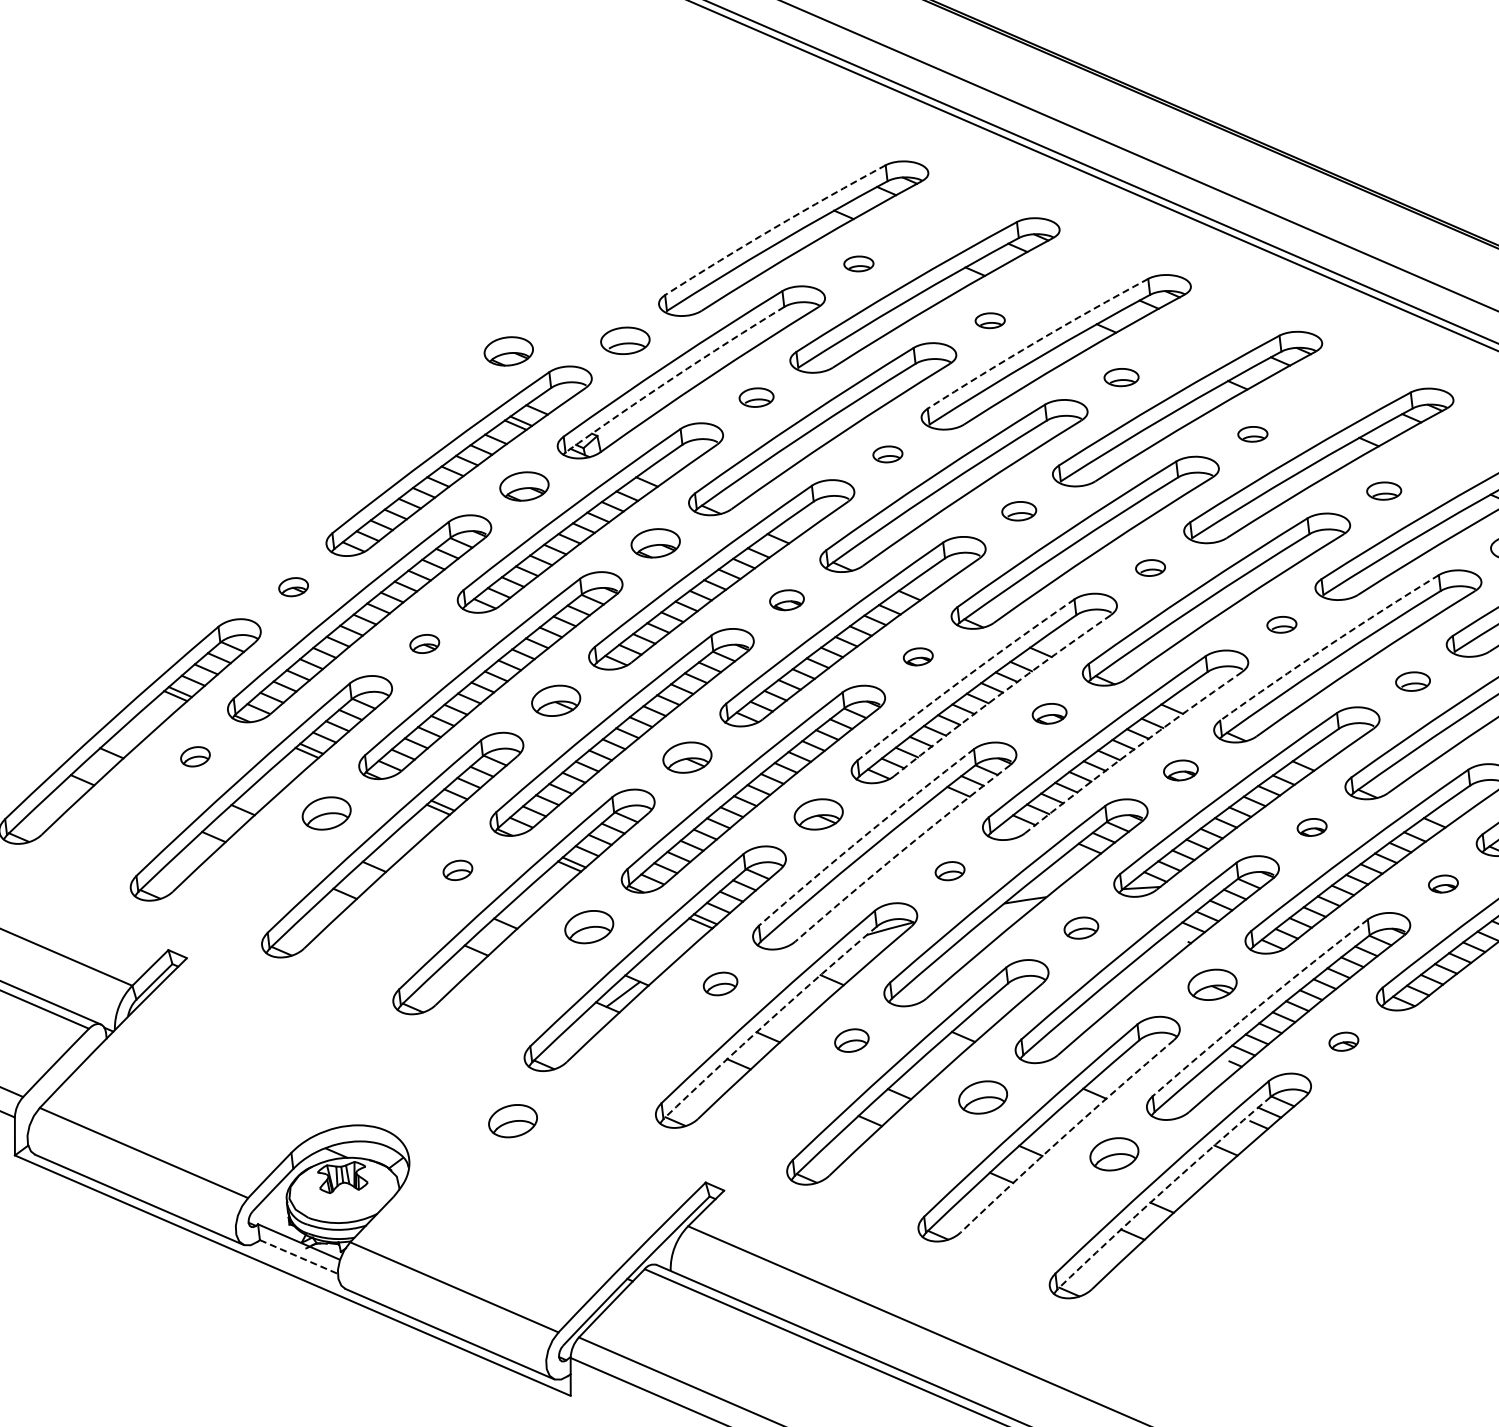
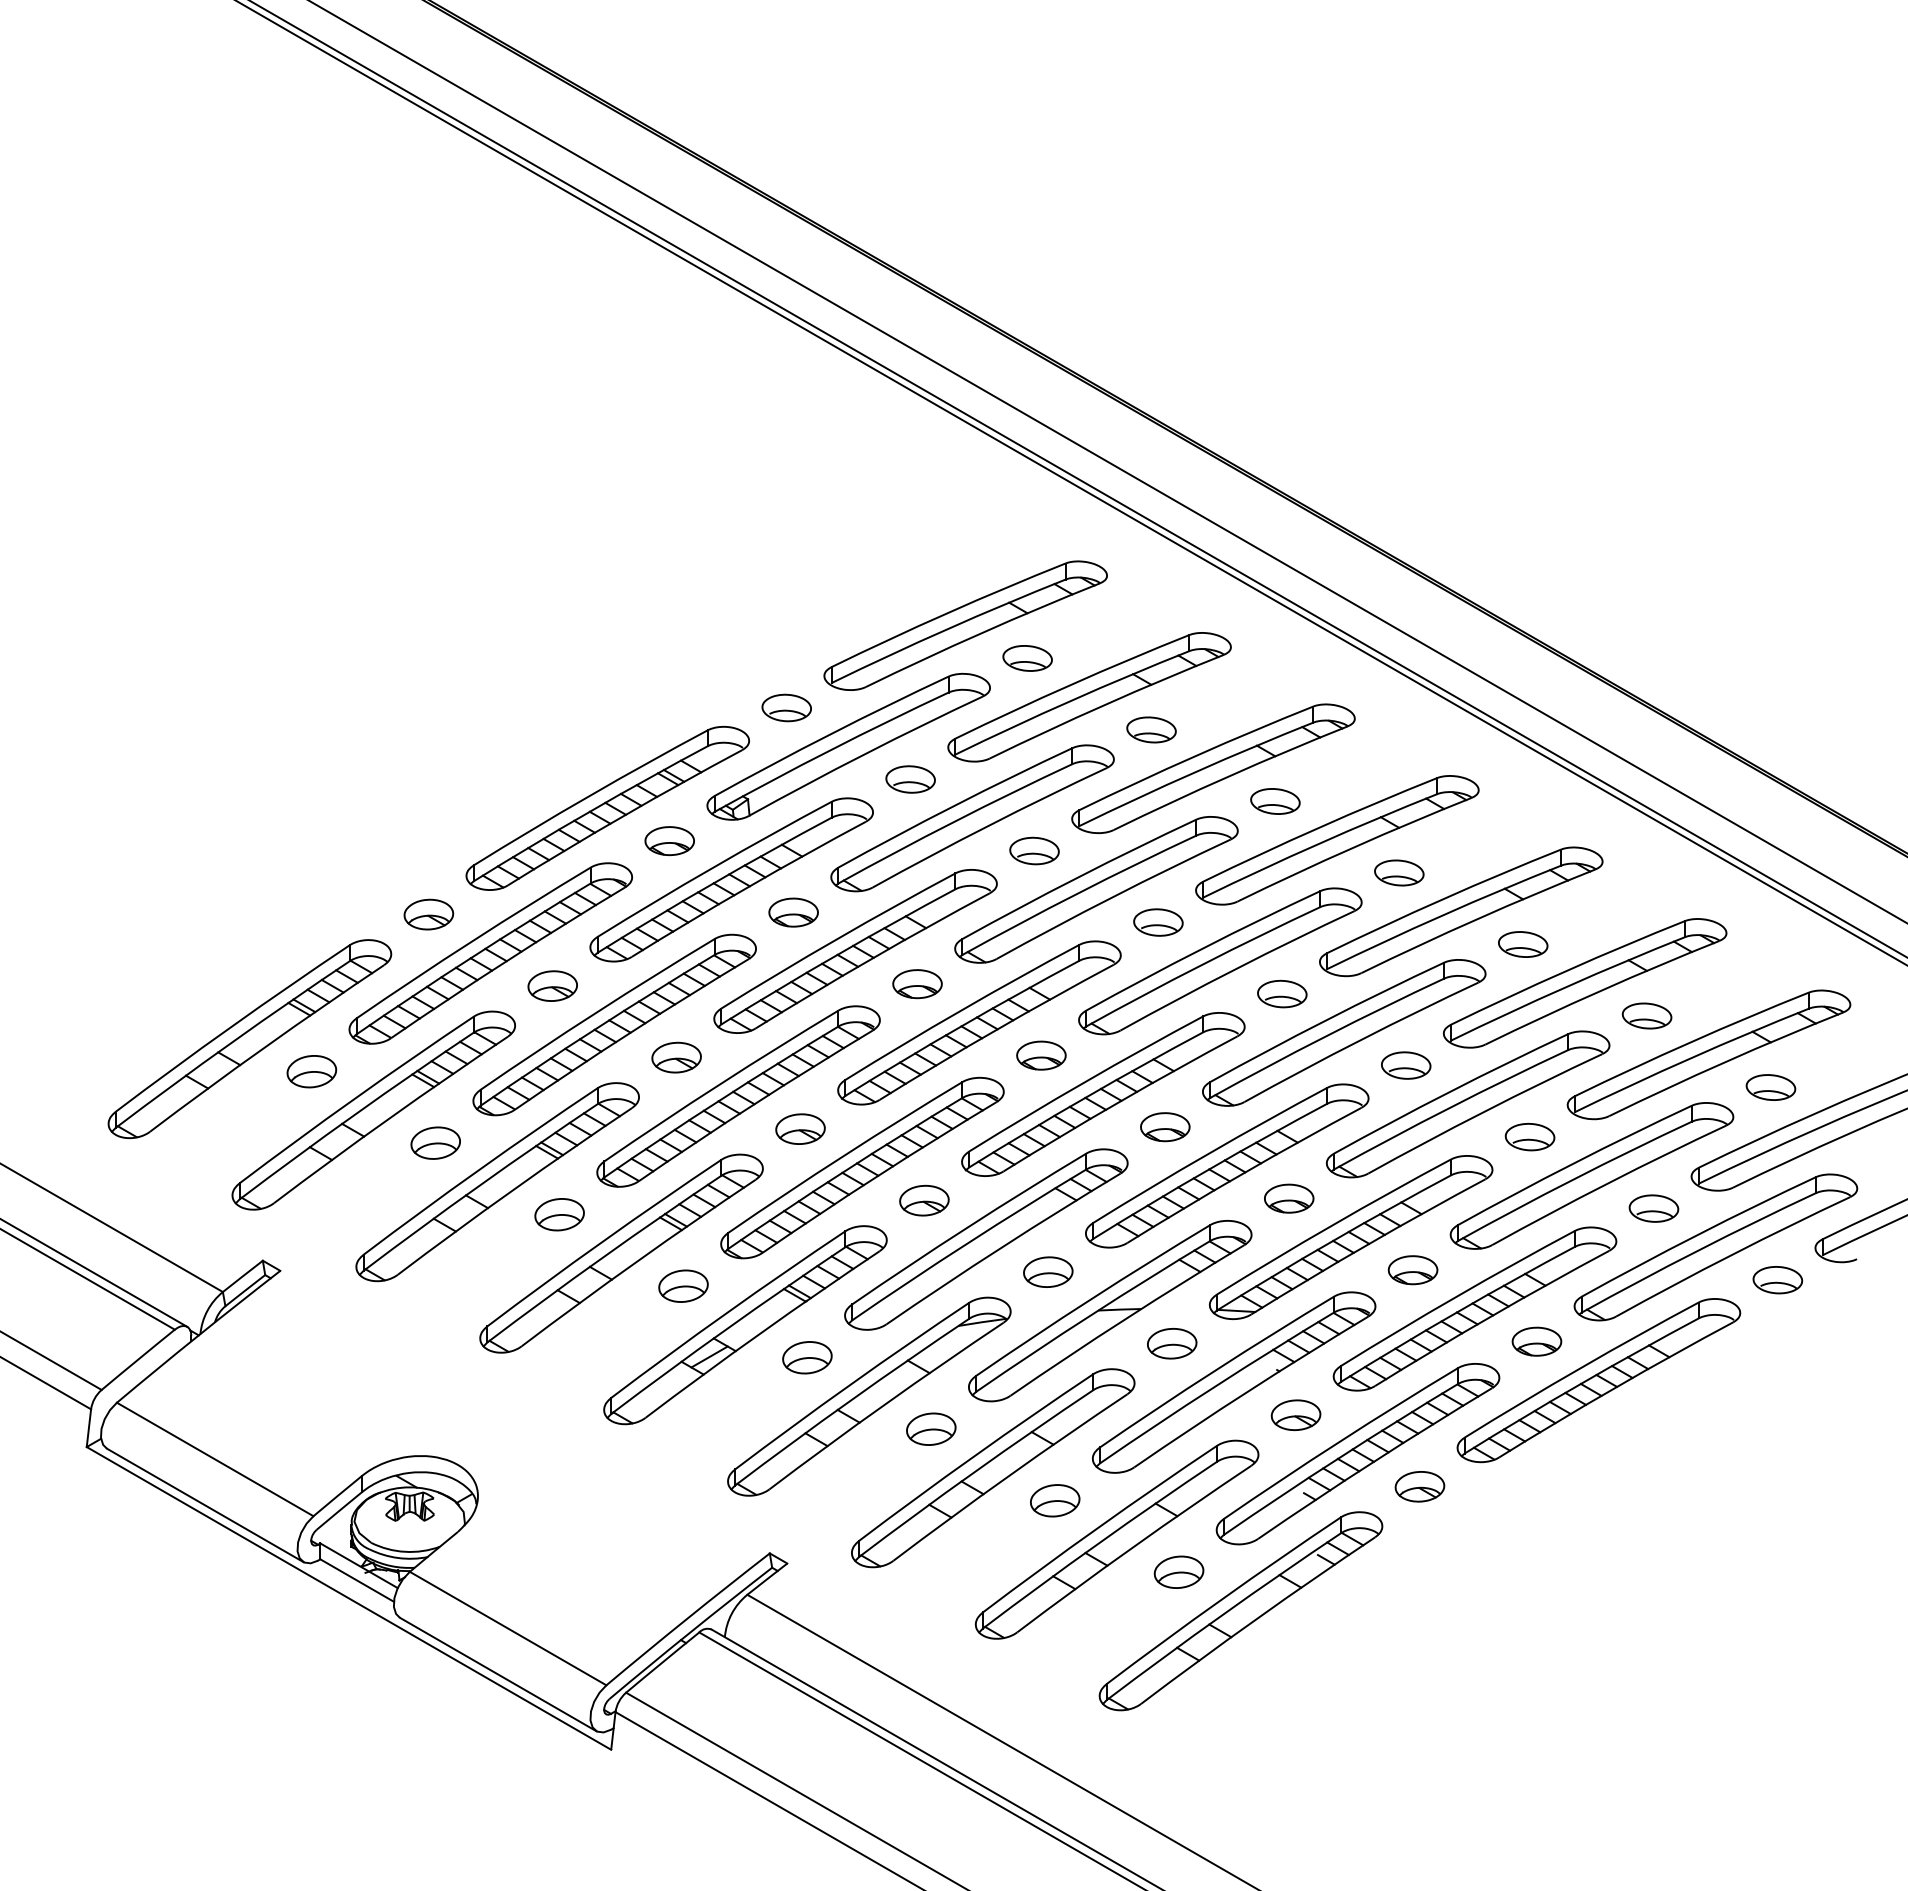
arc: (774, 228) -> (947, 613), dashed -> solid
part: (858, 263) -> (1027, 658), size x1.67
part: (990, 320) -> (1151, 729), size x1.67
arc: (1036, 342) -> (1195, 756), dashed -> solid
part: (508, 350) -> (669, 704), removed
part: (1121, 377) -> (1275, 801), size x1.43
arc: (673, 378) -> (830, 750), dashed -> solid
part: (756, 397) -> (910, 779), size x1.43
part: (1252, 433) -> (1399, 872), size x1.67
part: (887, 453) -> (1034, 850), size x1.67
part: (1384, 491) -> (1523, 944), size x1.43
part: (1019, 511) -> (1158, 922), size x1.43
part: (1150, 567) -> (1282, 993), size x1.67
part: (293, 587) -> (428, 914), size x1.67
part: (787, 600) -> (917, 984), size x1.43
part: (1282, 624) -> (1406, 1065), size x1.67
part: (424, 643) -> (552, 985), size x1.67
arc: (1327, 645) -> (1449, 1091), dashed -> solid
part: (918, 656) -> (1041, 1055), size x1.67
arc: (965, 678) -> (1085, 1082), dashed -> solid
part: (1412, 681) -> (1529, 1136), size x1.43
arc: (1001, 693) -> (1119, 1101), dashed -> solid
part: (1049, 714) -> (1165, 1127), size x1.43
arc: (1132, 750) -> (1243, 1173), dashed -> solid
part: (195, 756) -> (311, 1071), size x1.67
part: (1181, 770) -> (1289, 1198), size x1.43
part: (1311, 827) -> (1412, 1270), size x1.67
arc: (865, 836) -> (968, 1227), dashed -> solid
arc: (901, 851) -> (1002, 1247), dashed -> solid
part: (457, 870) -> (559, 1214), size x1.67
part: (950, 870) -> (1048, 1271), size x1.67
part: (1442, 883) -> (1536, 1341), size x1.67
part: (1081, 927) -> (1172, 1343), size x1.43
part: (720, 983) -> (807, 1357), size x1.43
arc: (1258, 1005) -> (1339, 1441), dashed -> solid
arc: (768, 1021) -> (850, 1400), dashed -> solid
part: (851, 1039) -> (931, 1428), size x1.43
part: (1343, 1041) -> (1419, 1486), size x1.67
part: (512, 1120) -> (585, 1469), removed
arc: (1066, 1134) -> (1133, 1547), dashed -> solid
arc: (1162, 1191) -> (1222, 1614), dashed -> solid
line: (299, 1256) -> (357, 1580), dashed -> solid

